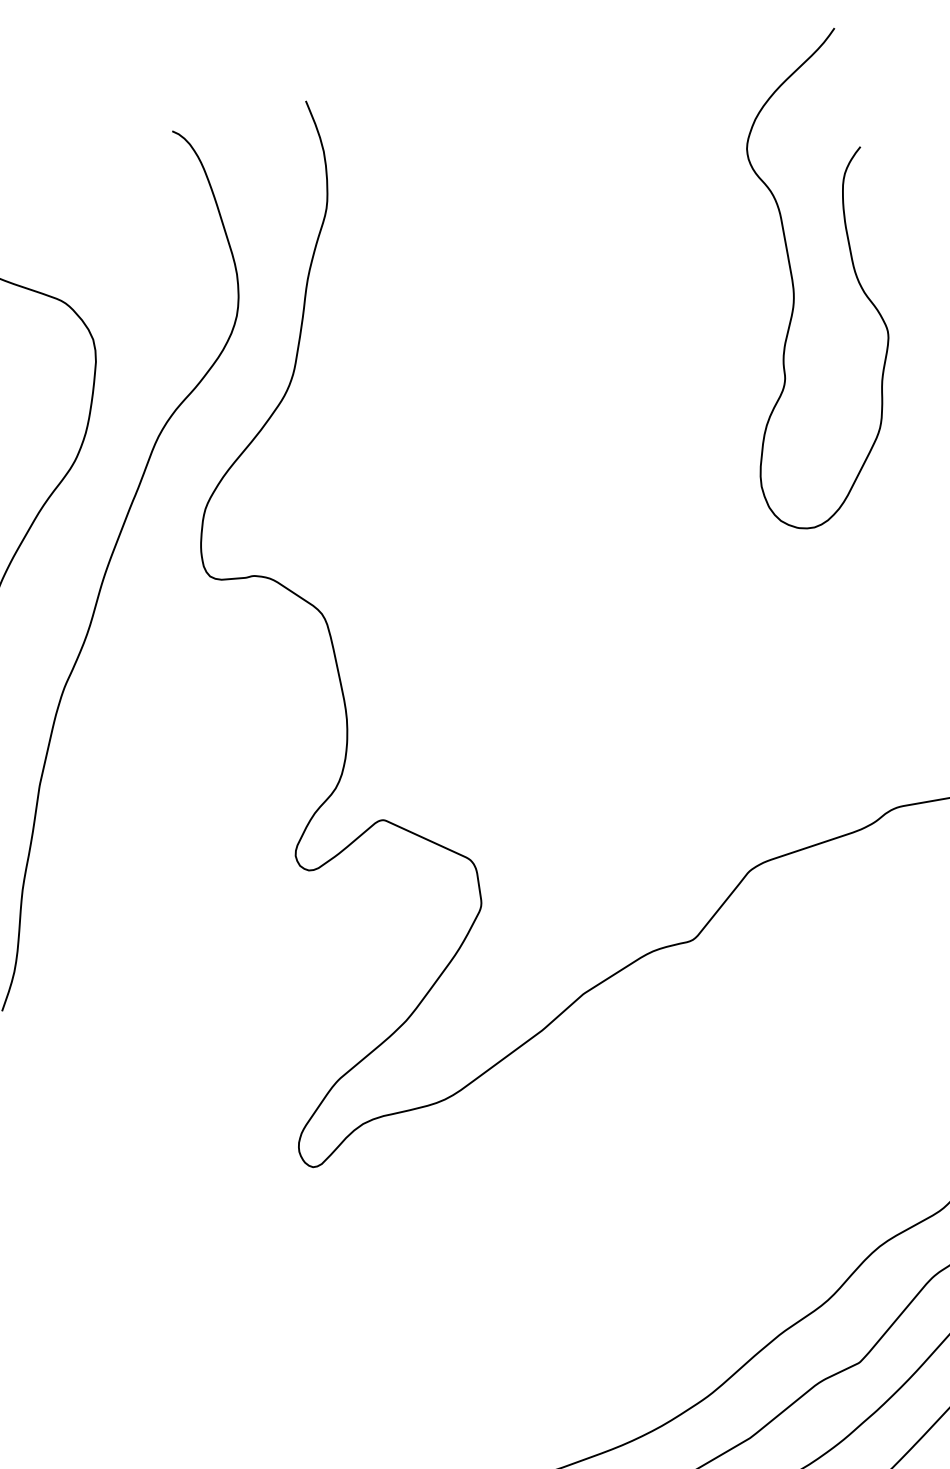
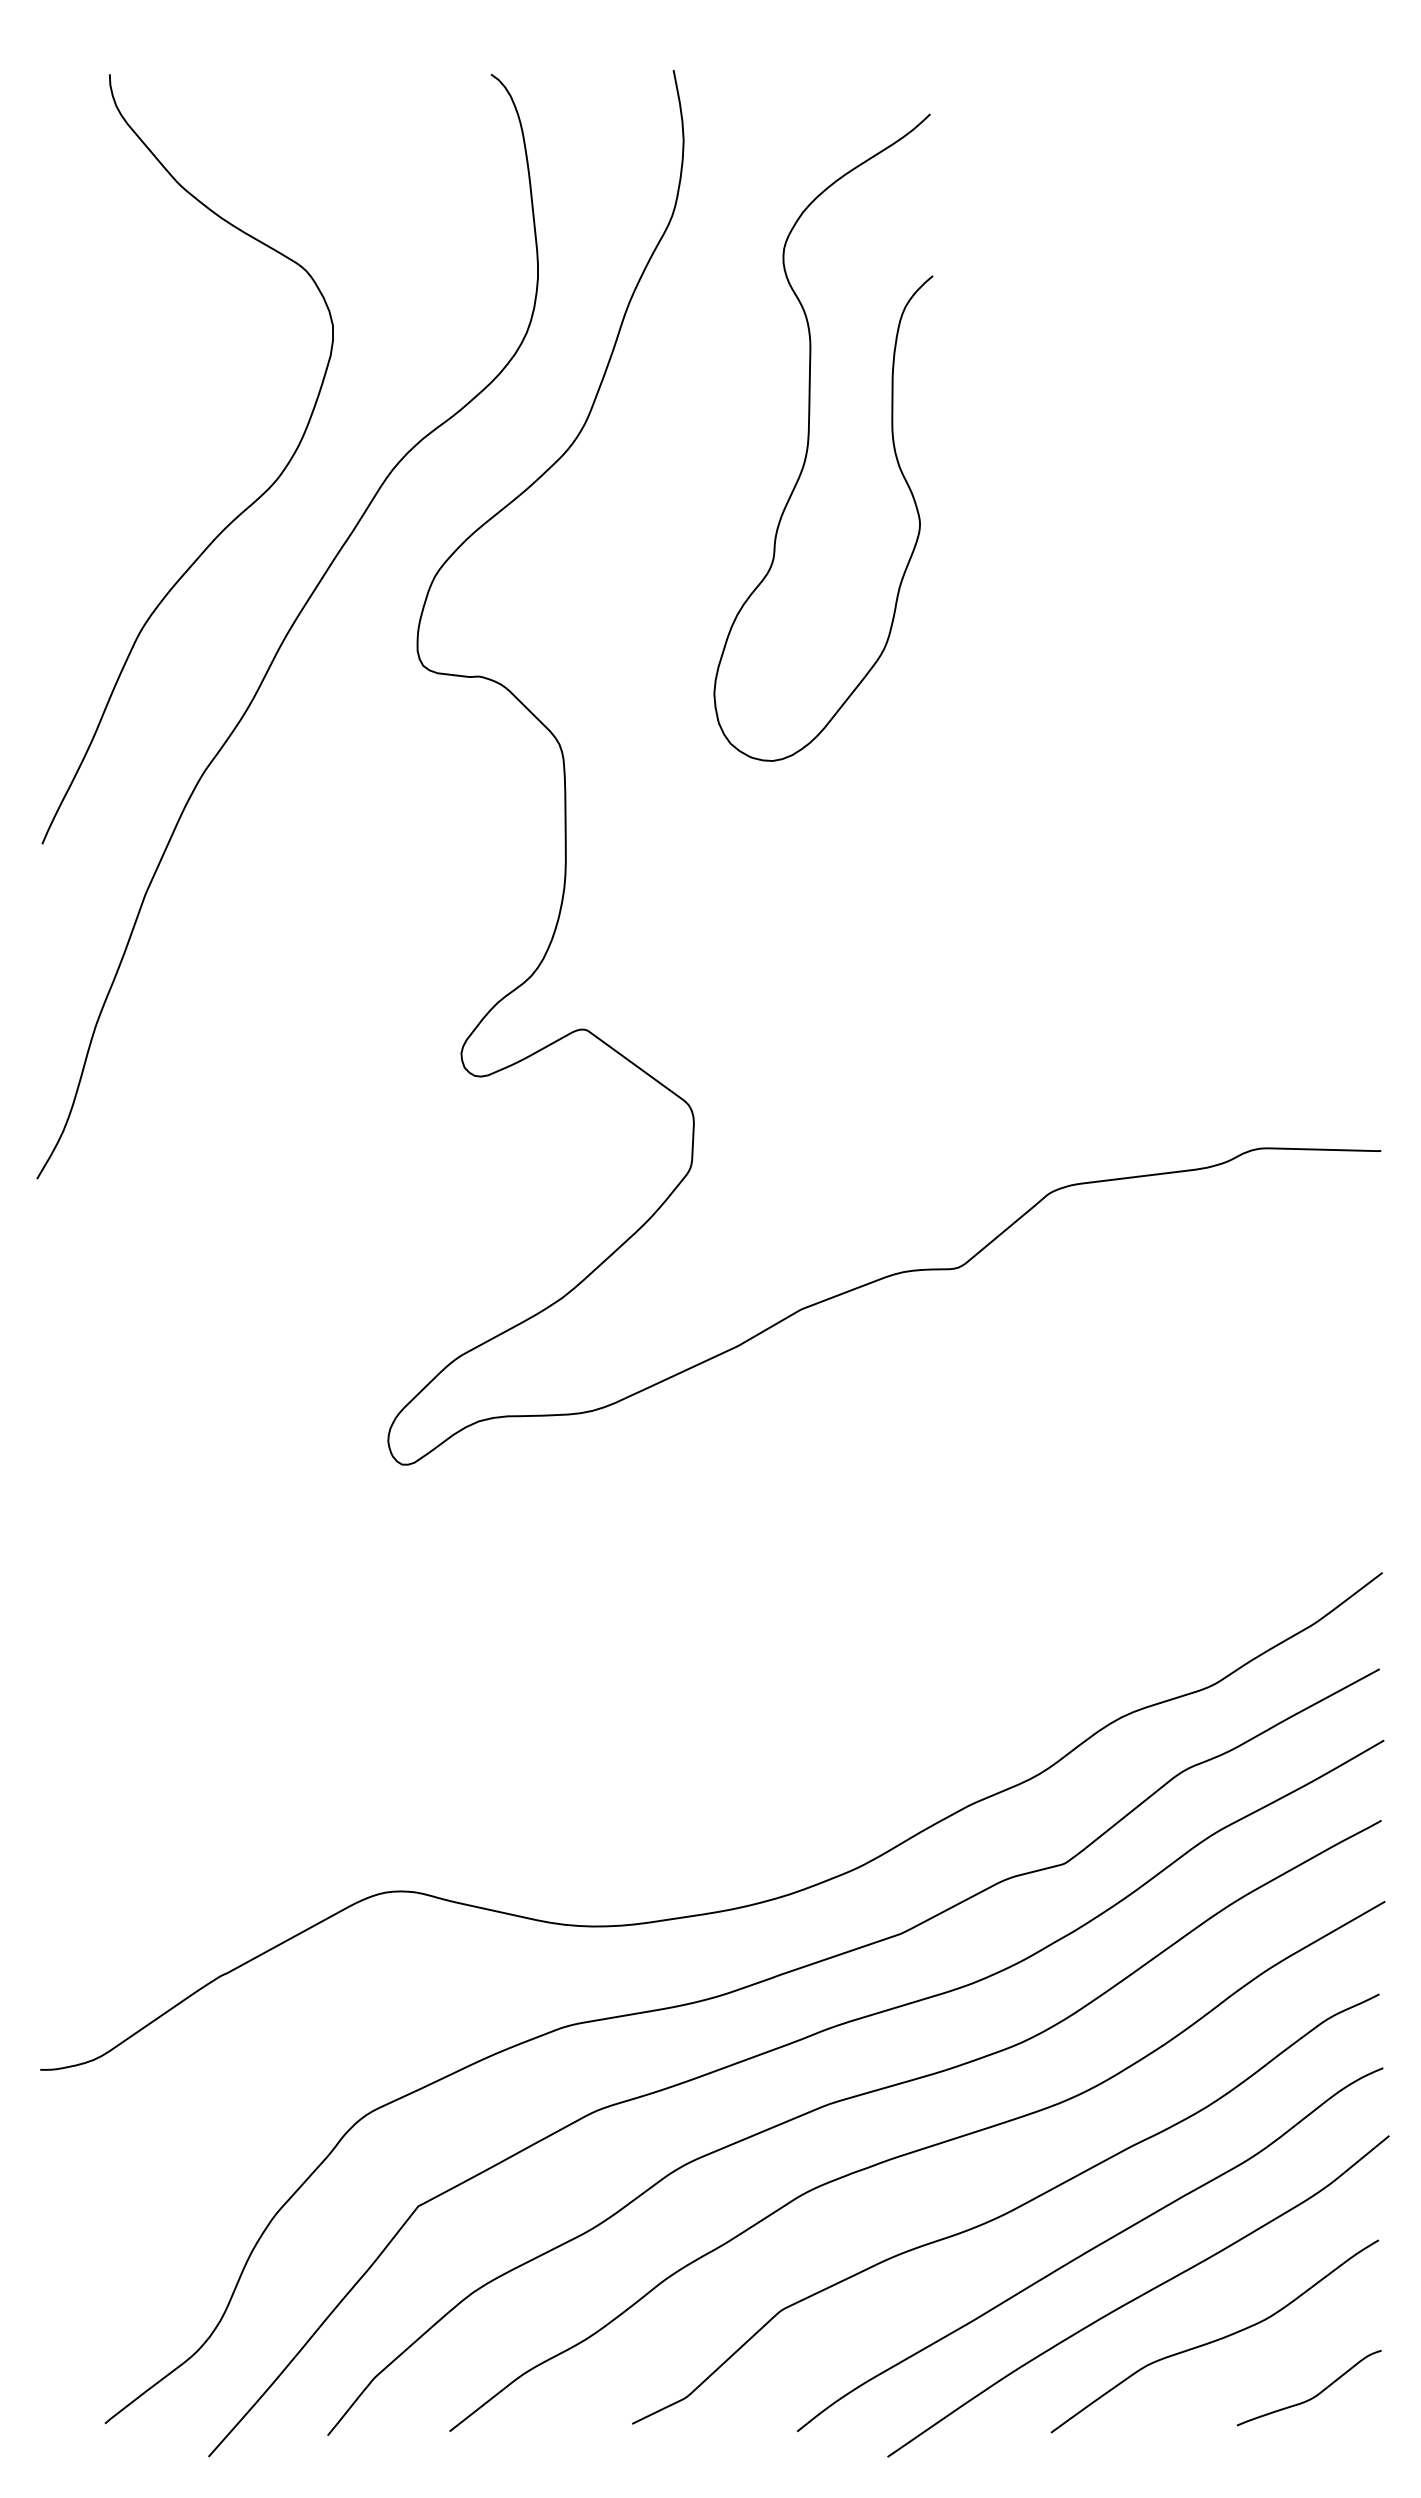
curve: (793, 283) -> (809, 437), moved

